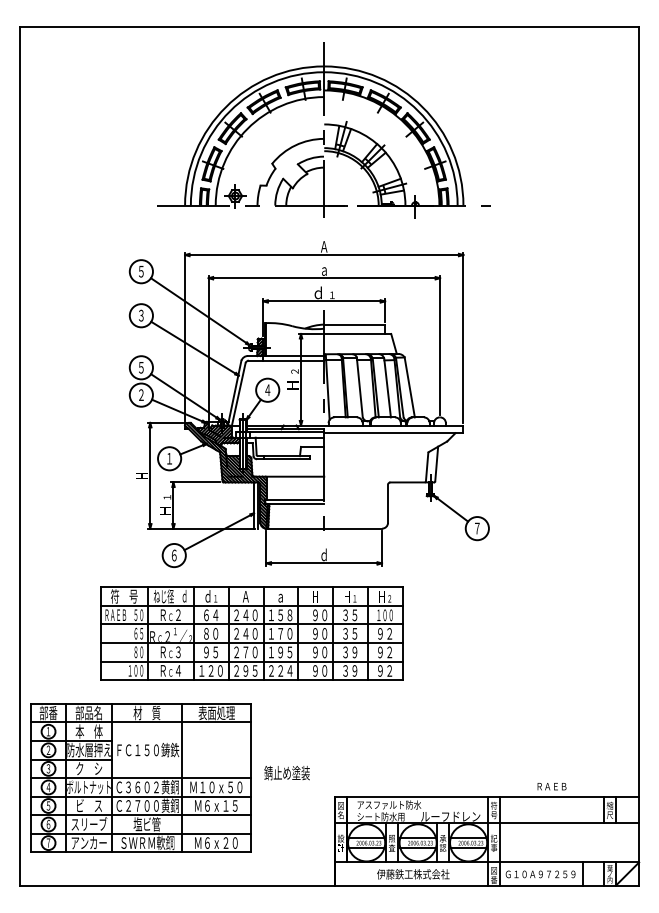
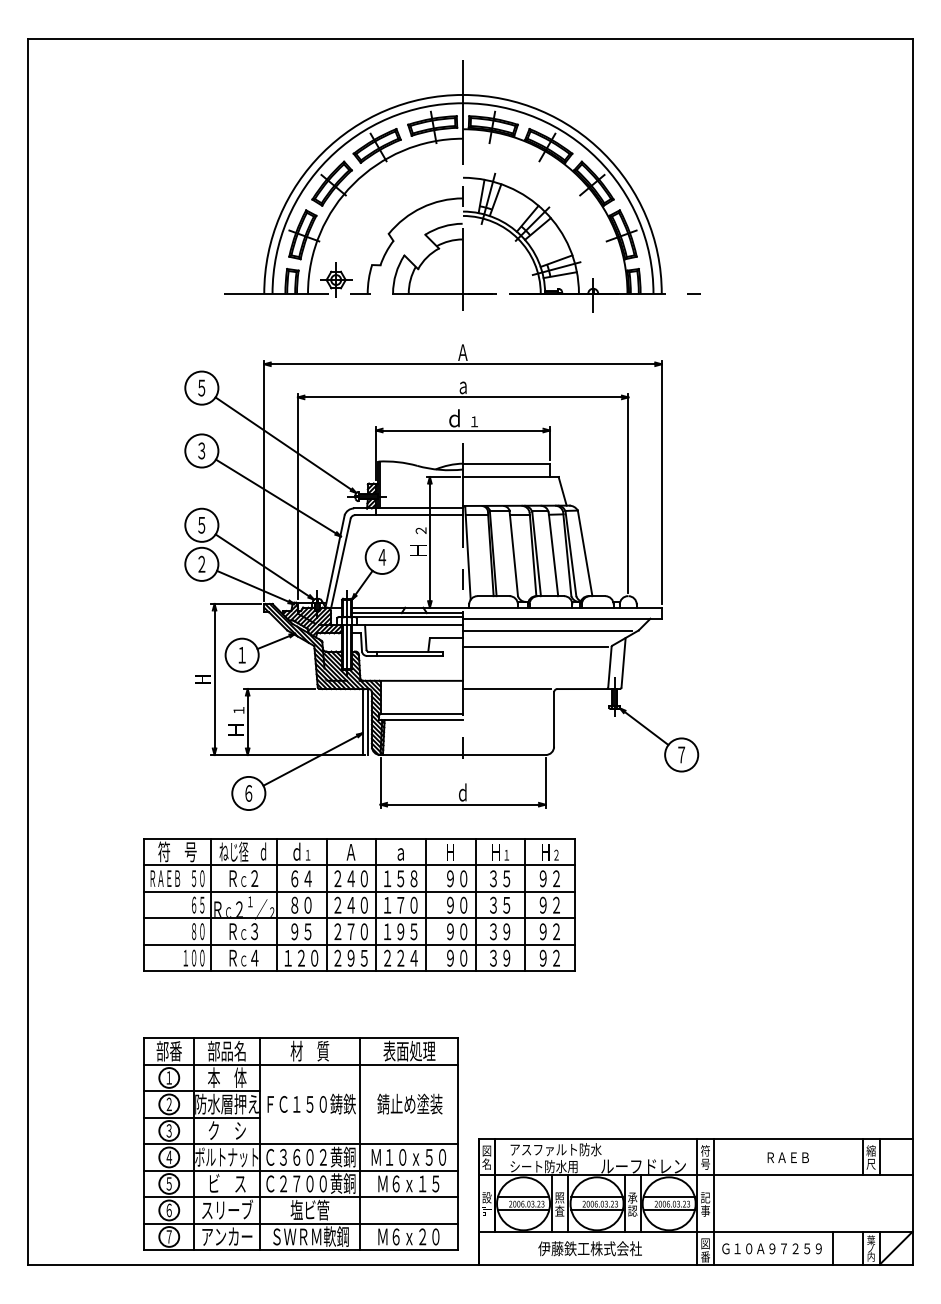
line: (383, 441) -> (547, 630), added
line: (374, 452) -> (534, 646), added
line: (354, 482) -> (506, 689), added
text: (384, 615) -> (549, 879), １００ -> ９２
part: (140, 777) -> (300, 1143), moved
text: (551, 786) -> (787, 1157), moved

